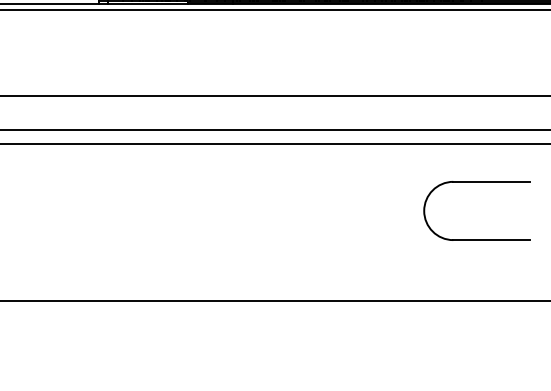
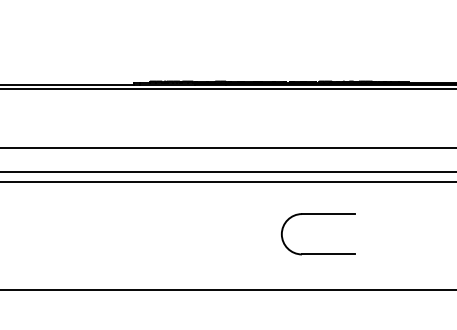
part: (477, 238) -> (318, 253), moved

